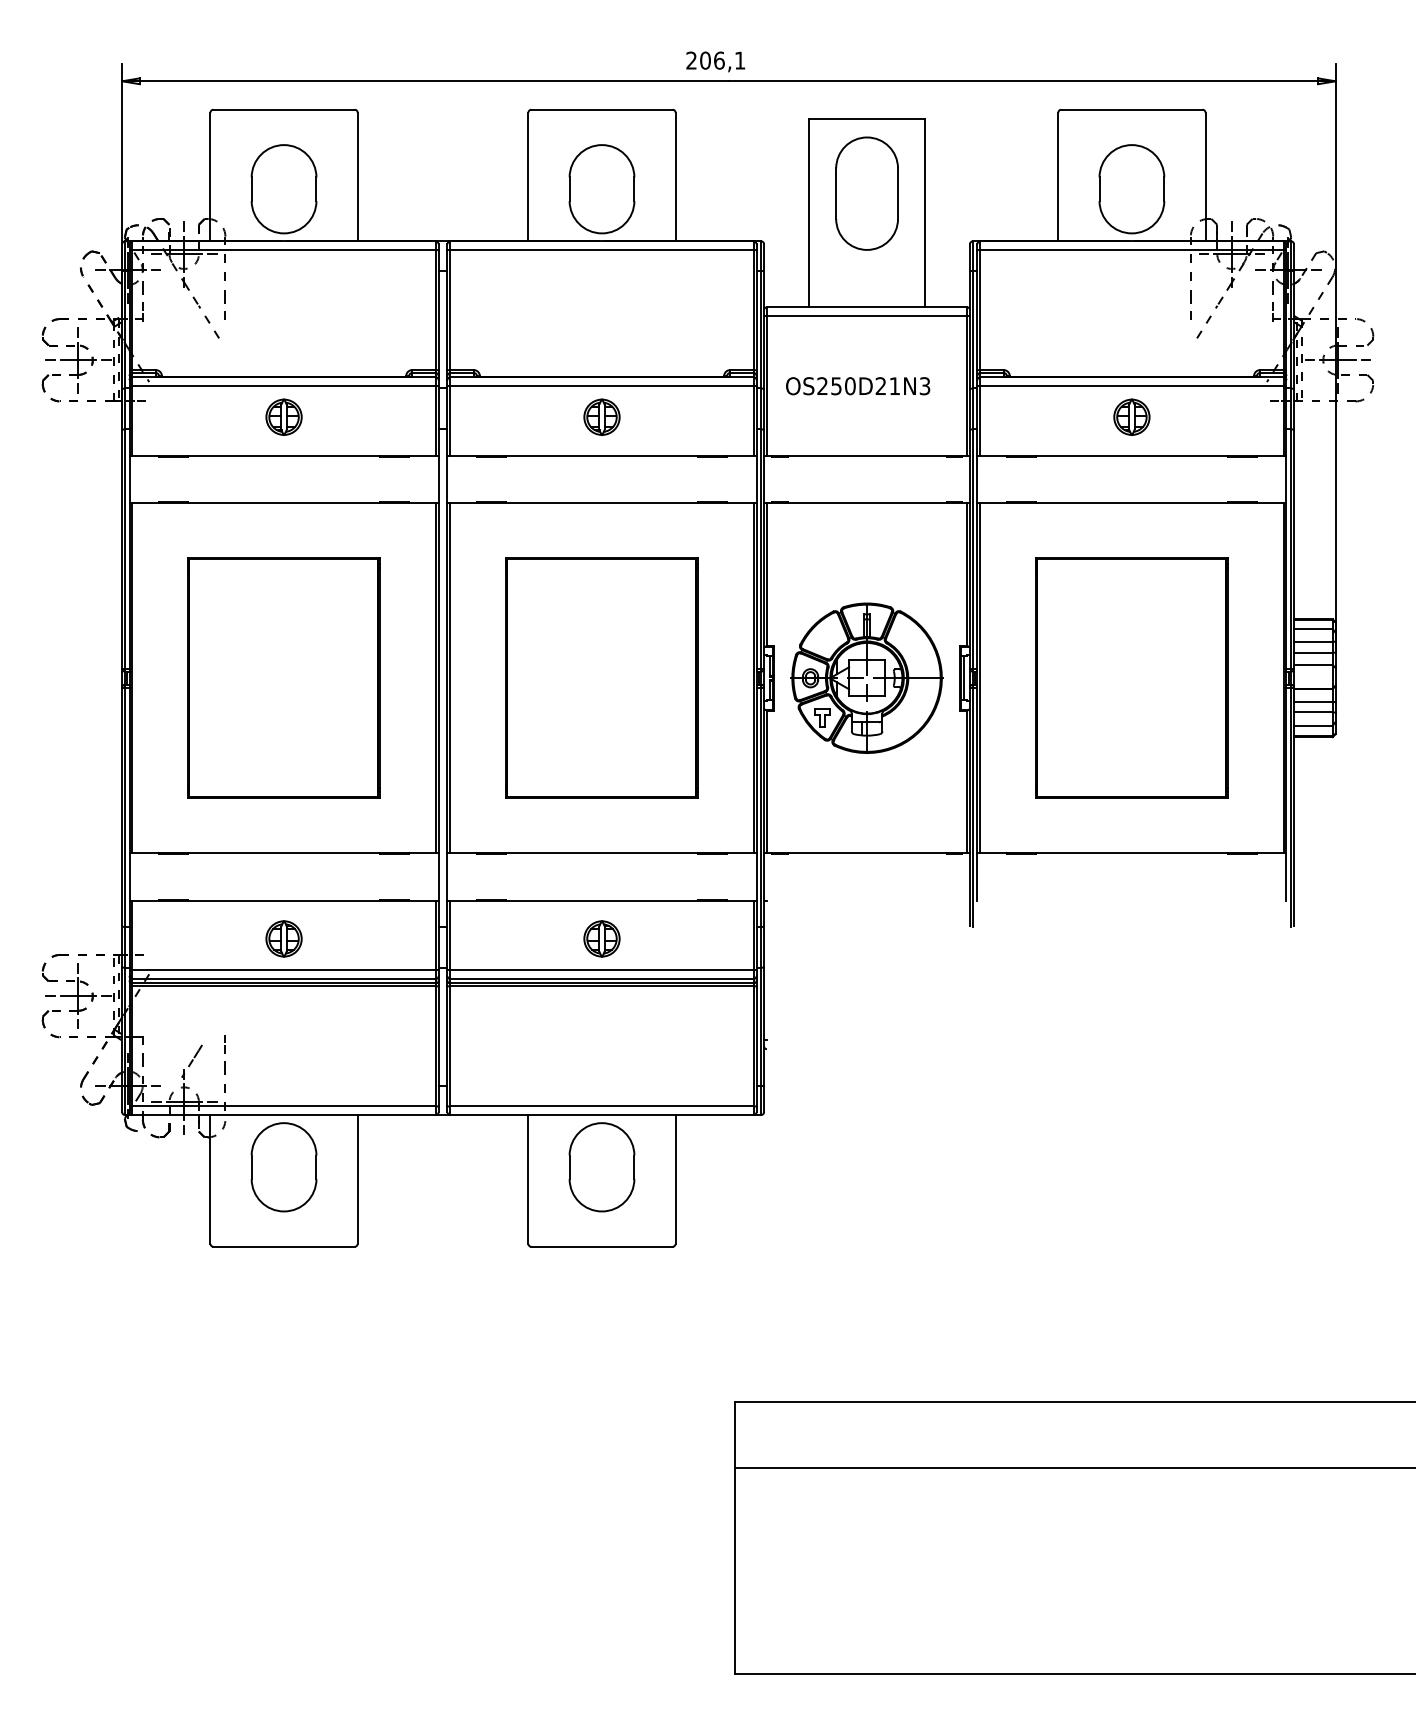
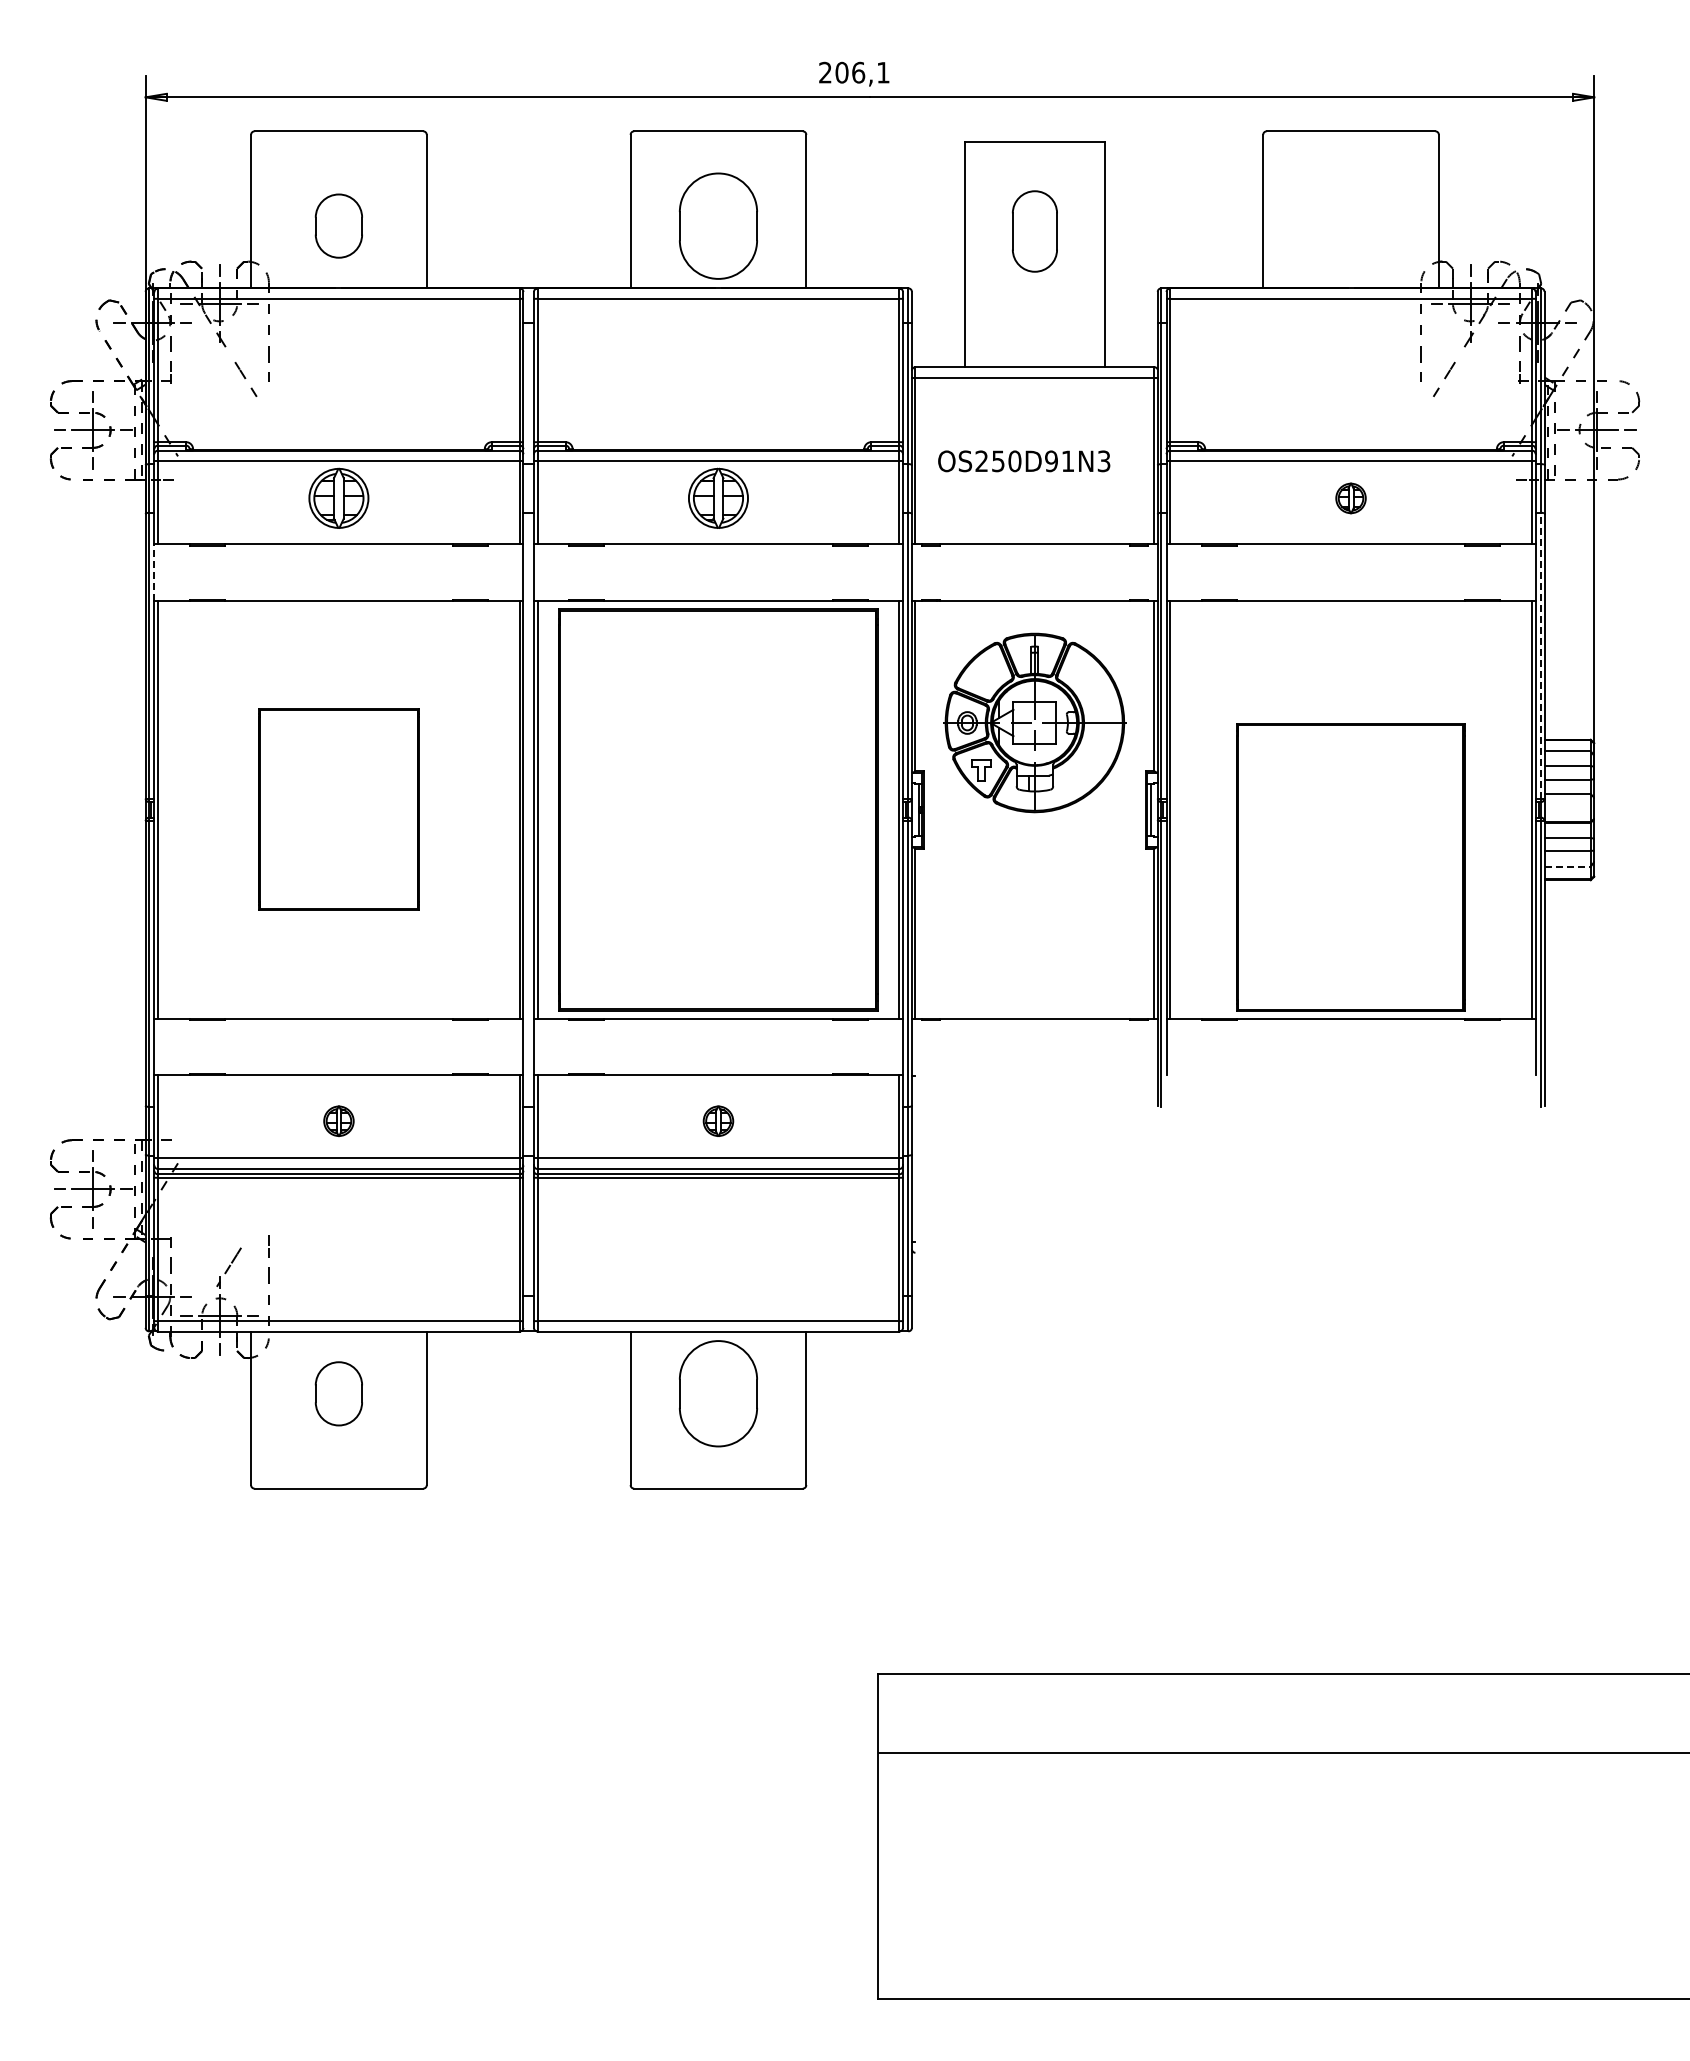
part: (283, 188) -> (338, 225), size x0.6
part: (1131, 188) -> (1350, 225), removed
part: (866, 193) -> (1034, 231), size x0.6
part: (205, 317) -> (245, 379), size x0.7
part: (1210, 317) -> (1444, 379), size x0.7
text: (880, 386) -> (1051, 461), OS250D21N3 -> OS250D91N3
part: (283, 417) -> (338, 498), size x1.4
part: (602, 417) -> (718, 498), size x1.4
part: (1131, 417) -> (1350, 498), size x0.7
line: (129, 479) -> (154, 572), solid -> dashed
line: (1290, 548) -> (1540, 655), solid -> dashed
part: (283, 677) -> (338, 809), size x0.7
part: (602, 677) -> (718, 809), size x1.4
part: (866, 677) -> (1034, 722), moved
part: (1131, 677) -> (1350, 867), moved
line: (1314, 725) -> (1568, 866), solid -> dashed
part: (283, 939) -> (338, 1121), size x0.7
part: (602, 939) -> (718, 1121), size x0.7
part: (283, 1167) -> (338, 1393), size x0.6

